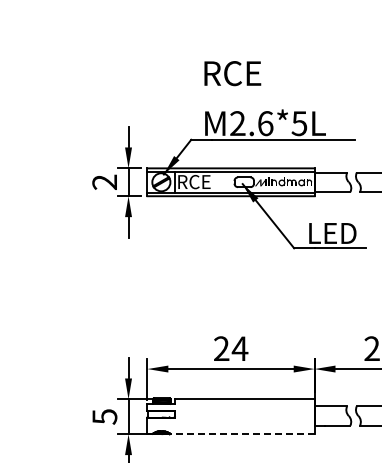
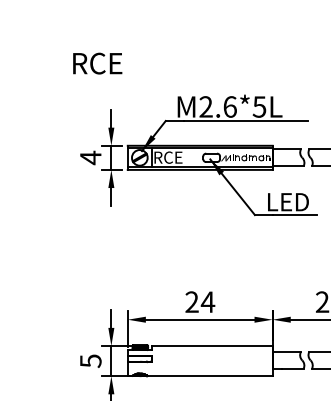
text: (232, 73) -> (97, 63), moved
text: (104, 182) -> (90, 158), 2 -> 4
line: (242, 434) -> (210, 376), dashed -> solid

